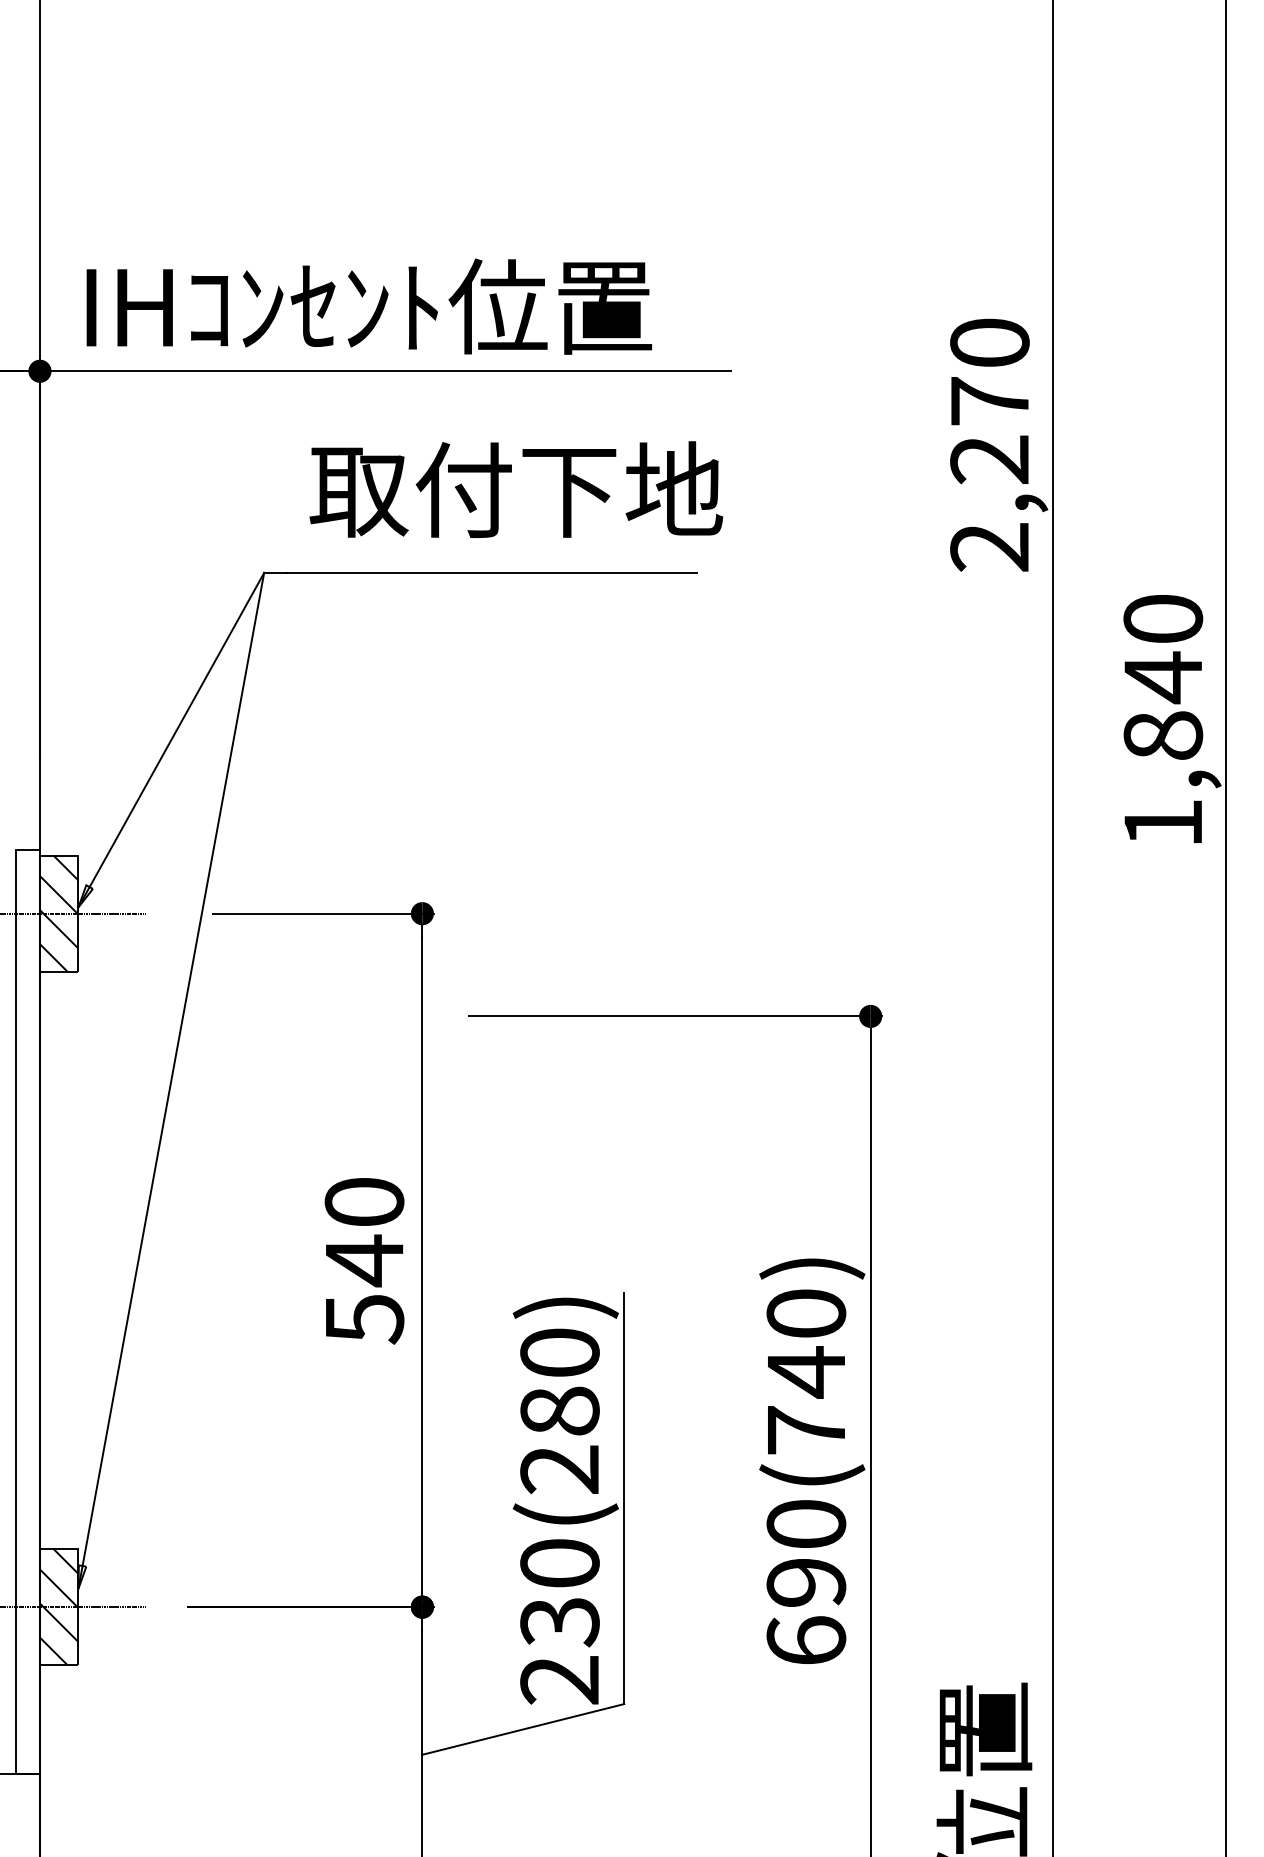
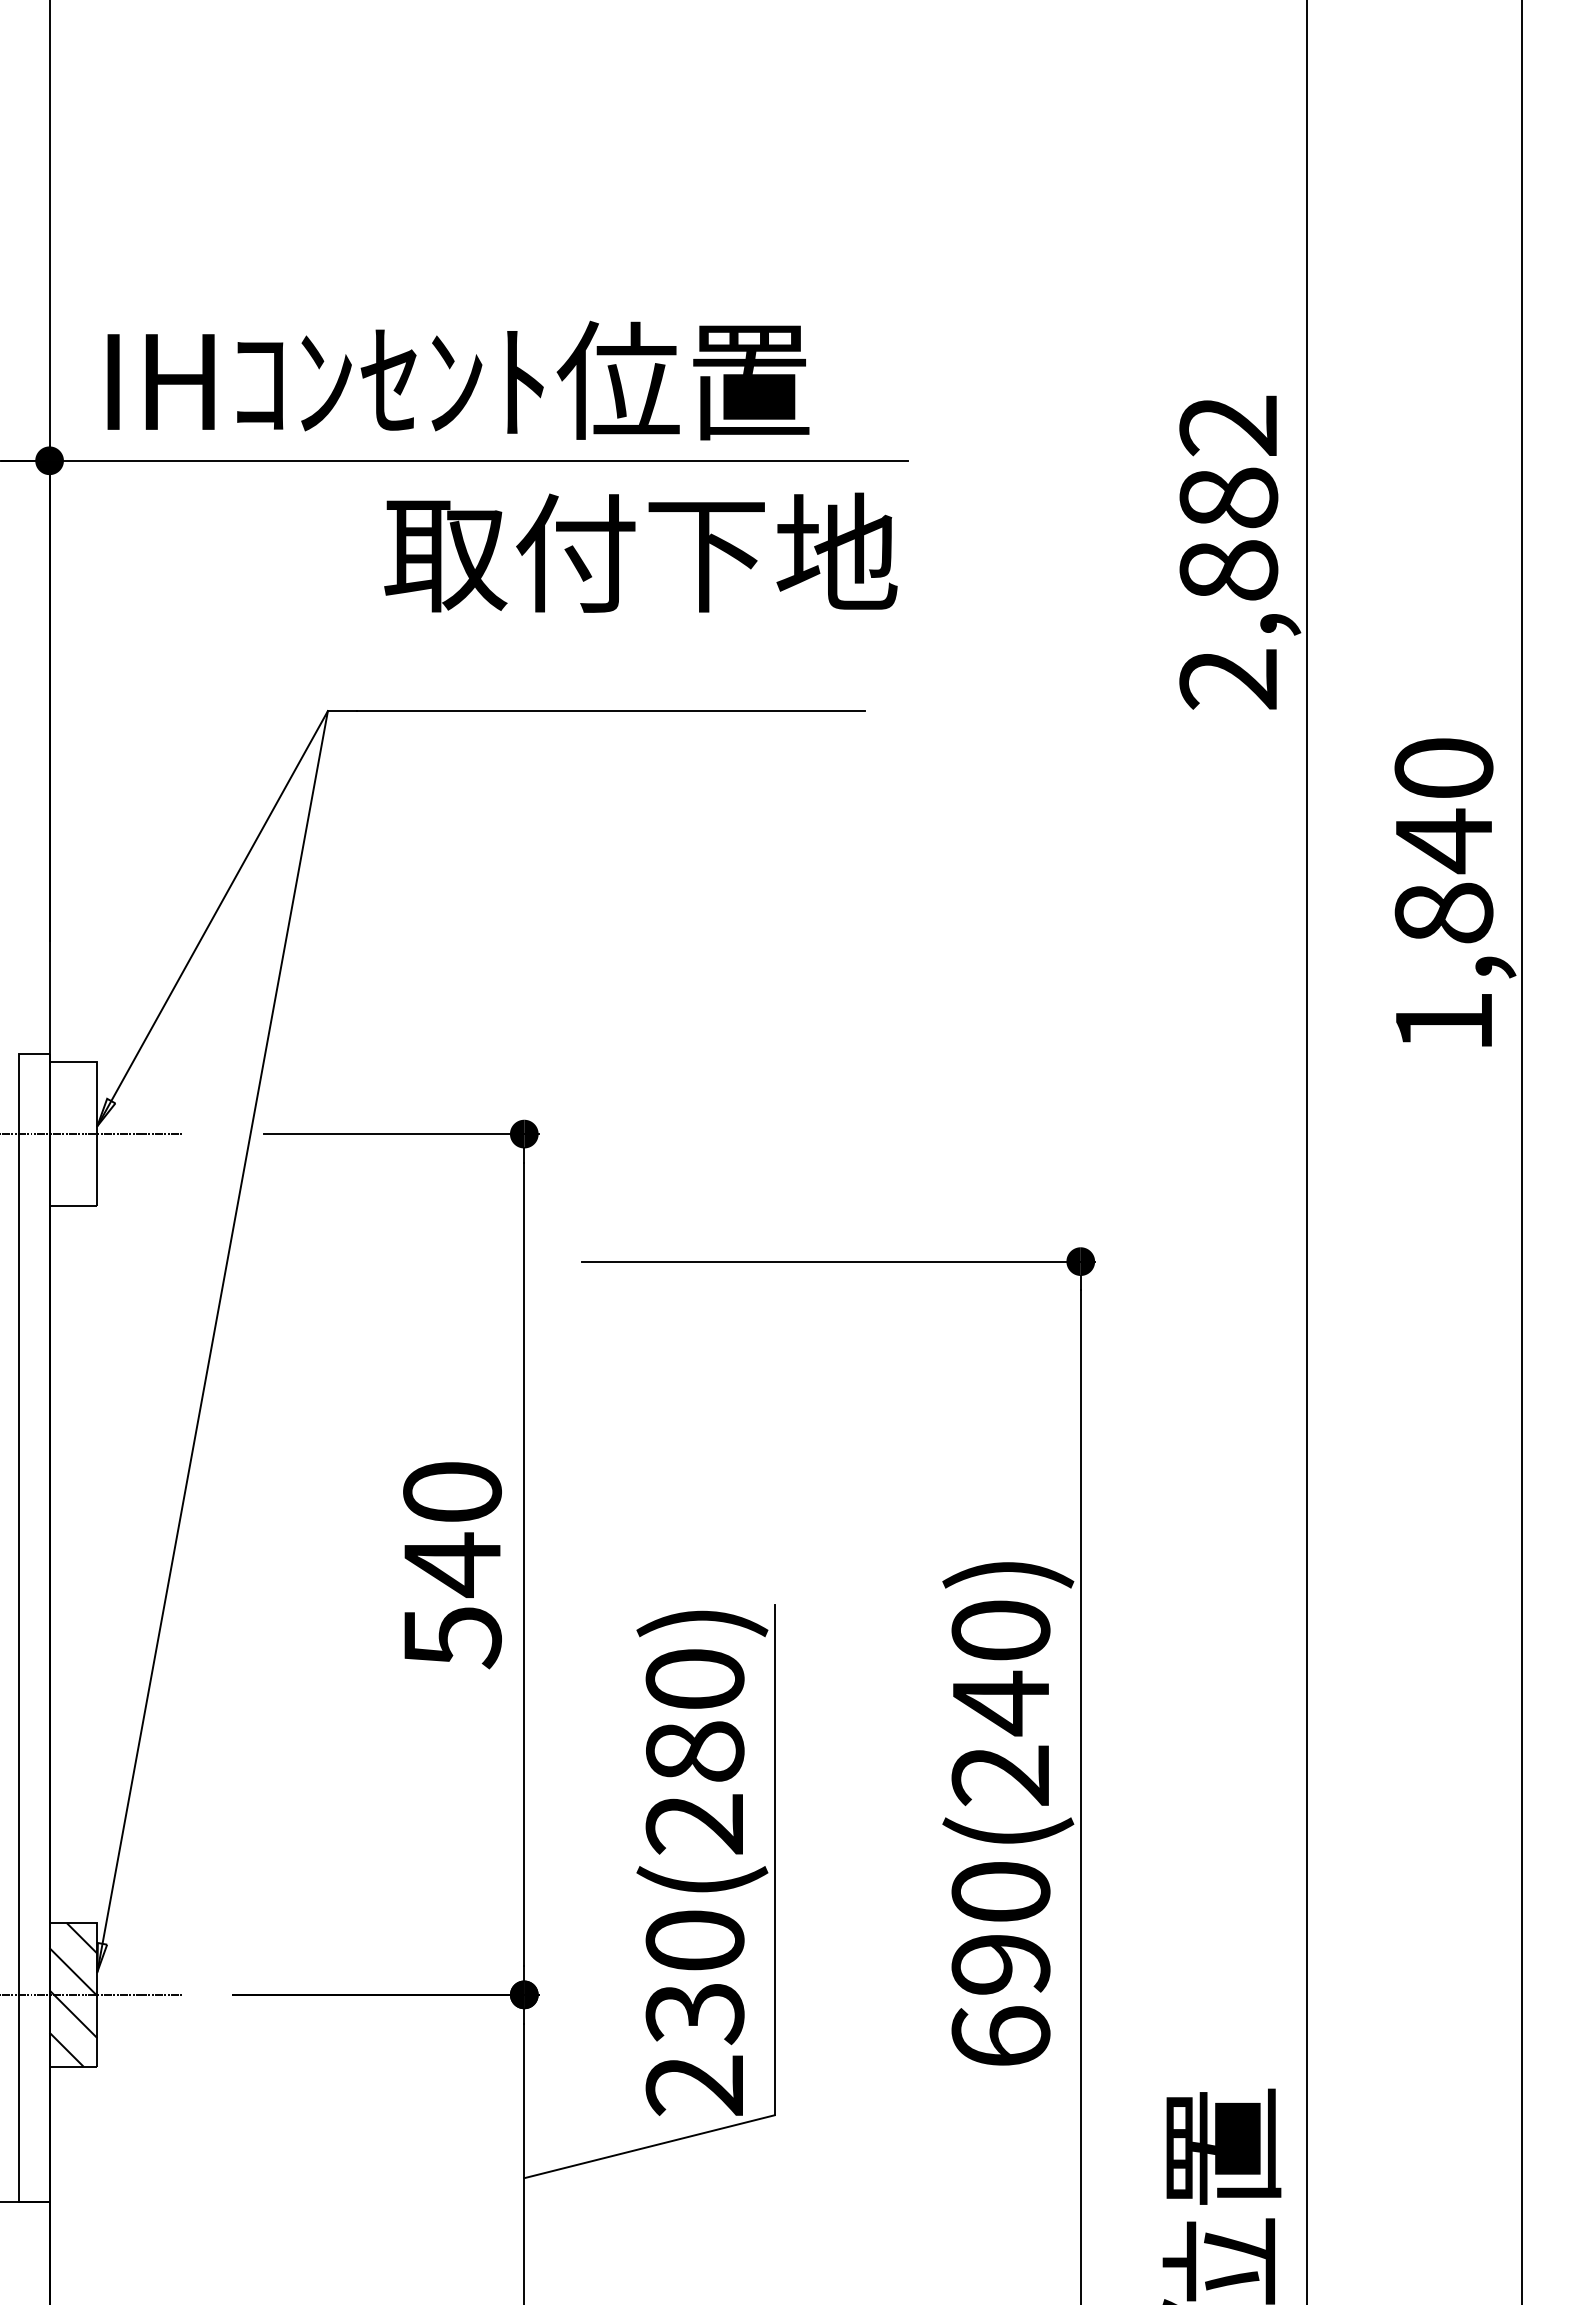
text: (989, 401) -> (1228, 498), 2,270 -> 2,882
text: (515, 489) -> (640, 552), moved
hatch: (59, 913) -> (73, 1133), removed
text: (805, 1430) -> (999, 1775), 690(740) -> 690(240)

